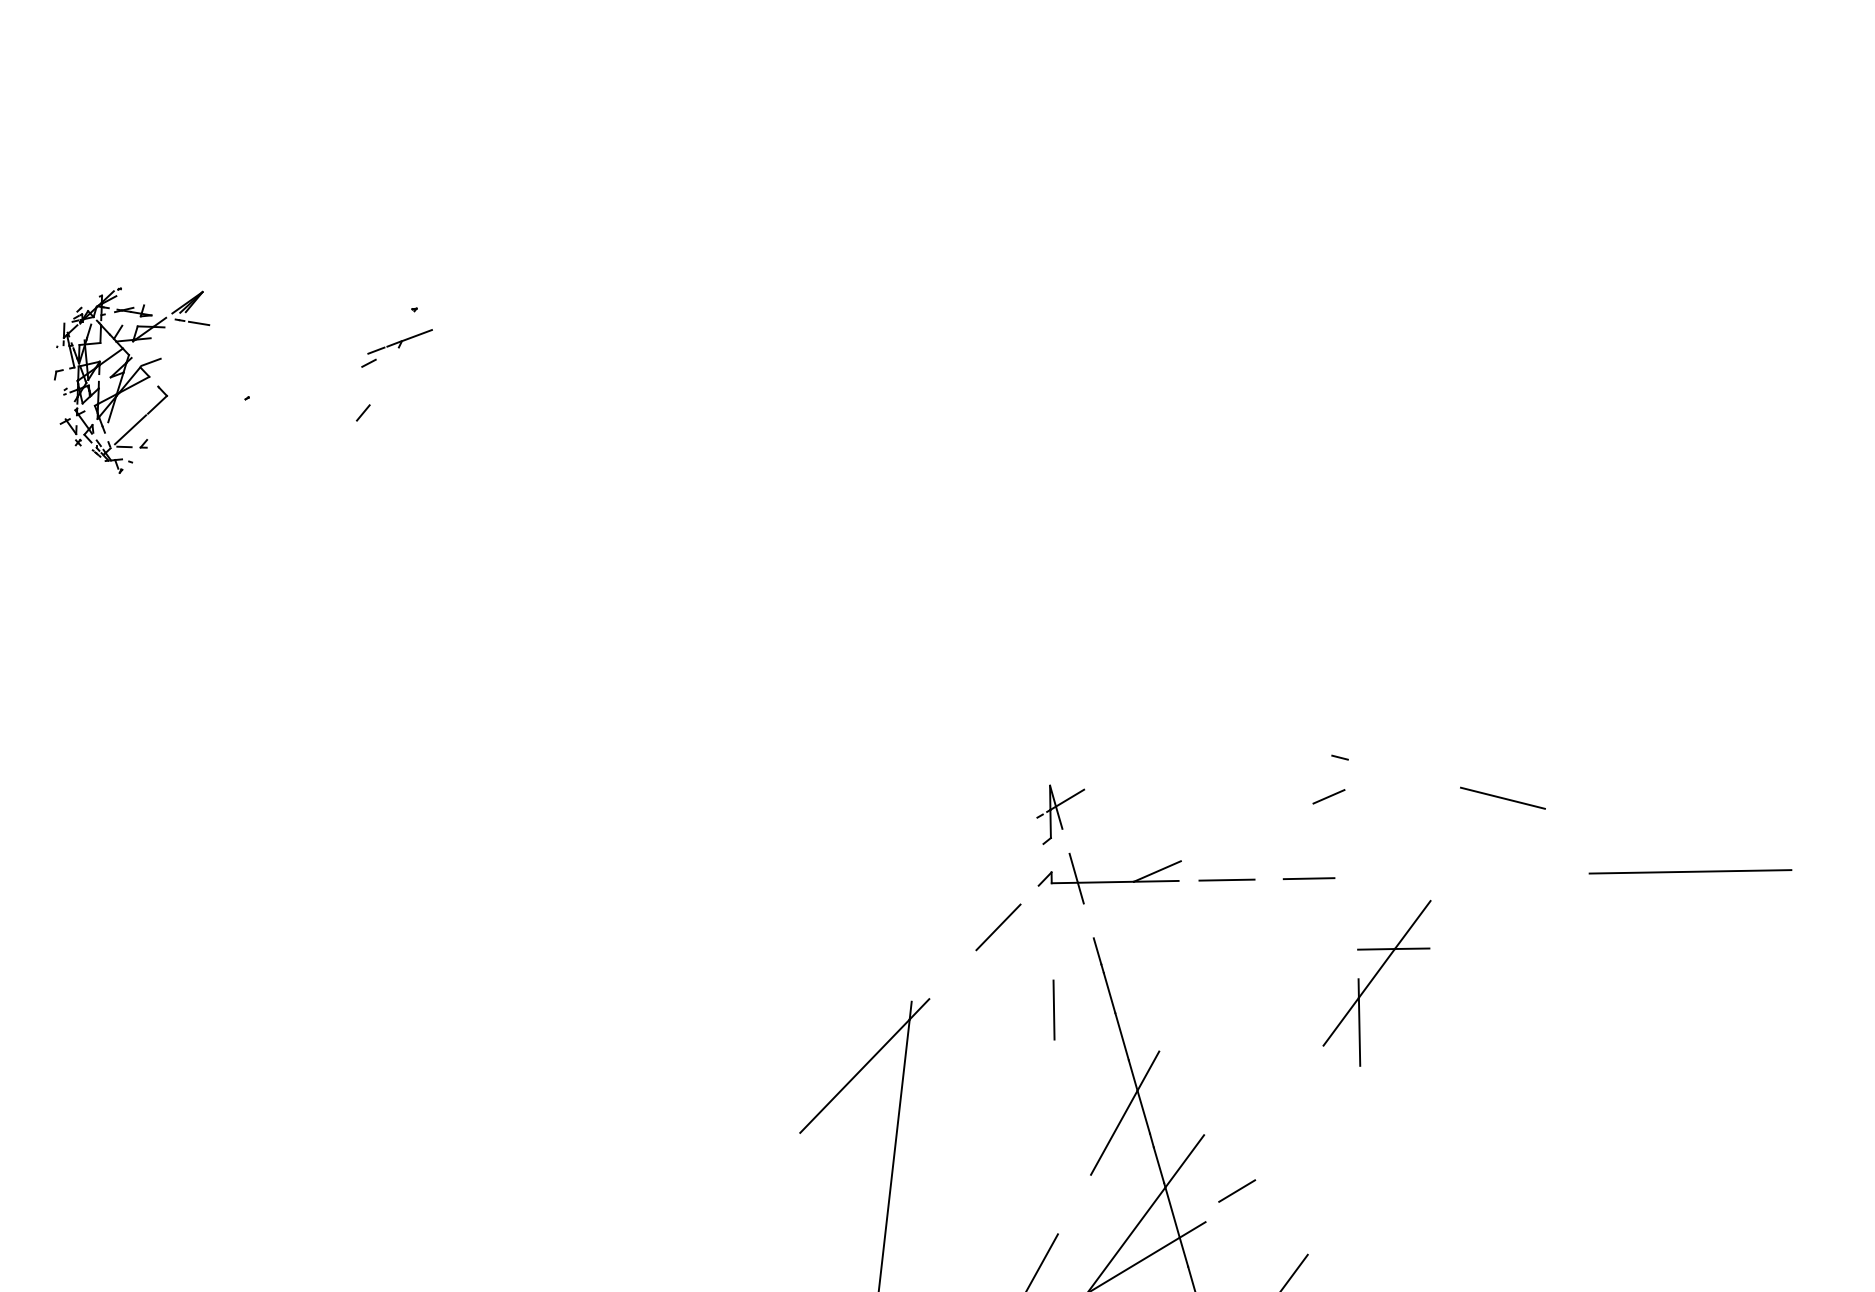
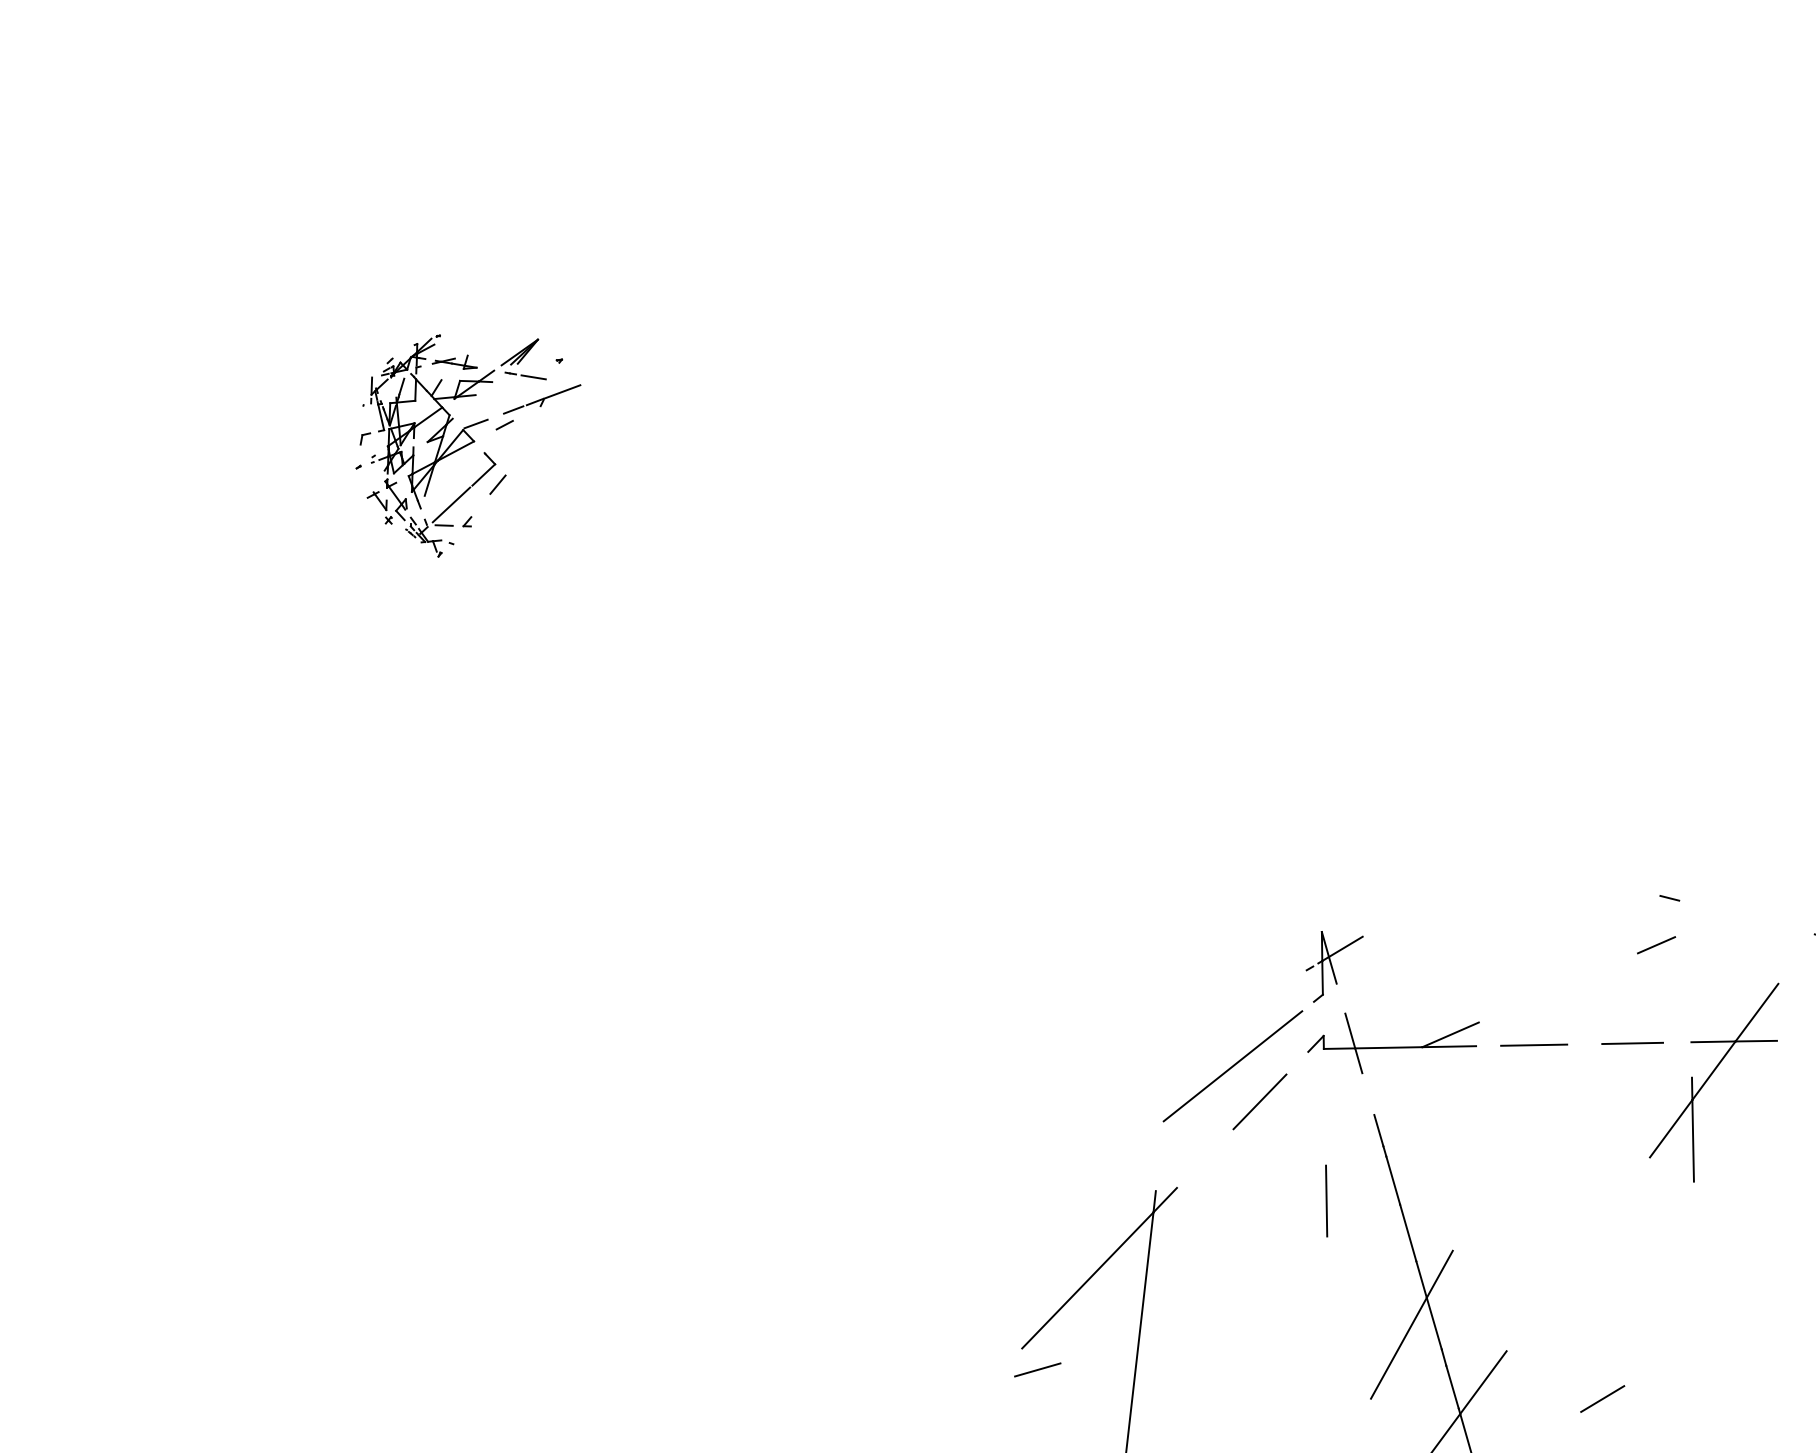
part: (132, 380) -> (453, 445), moved
line: (975, 897) -> (1232, 1066), added
part: (1376, 983) -> (1713, 1082), moved
line: (813, 1150) -> (1038, 1369), added
line: (1237, 1190) -> (1603, 1398), moved

